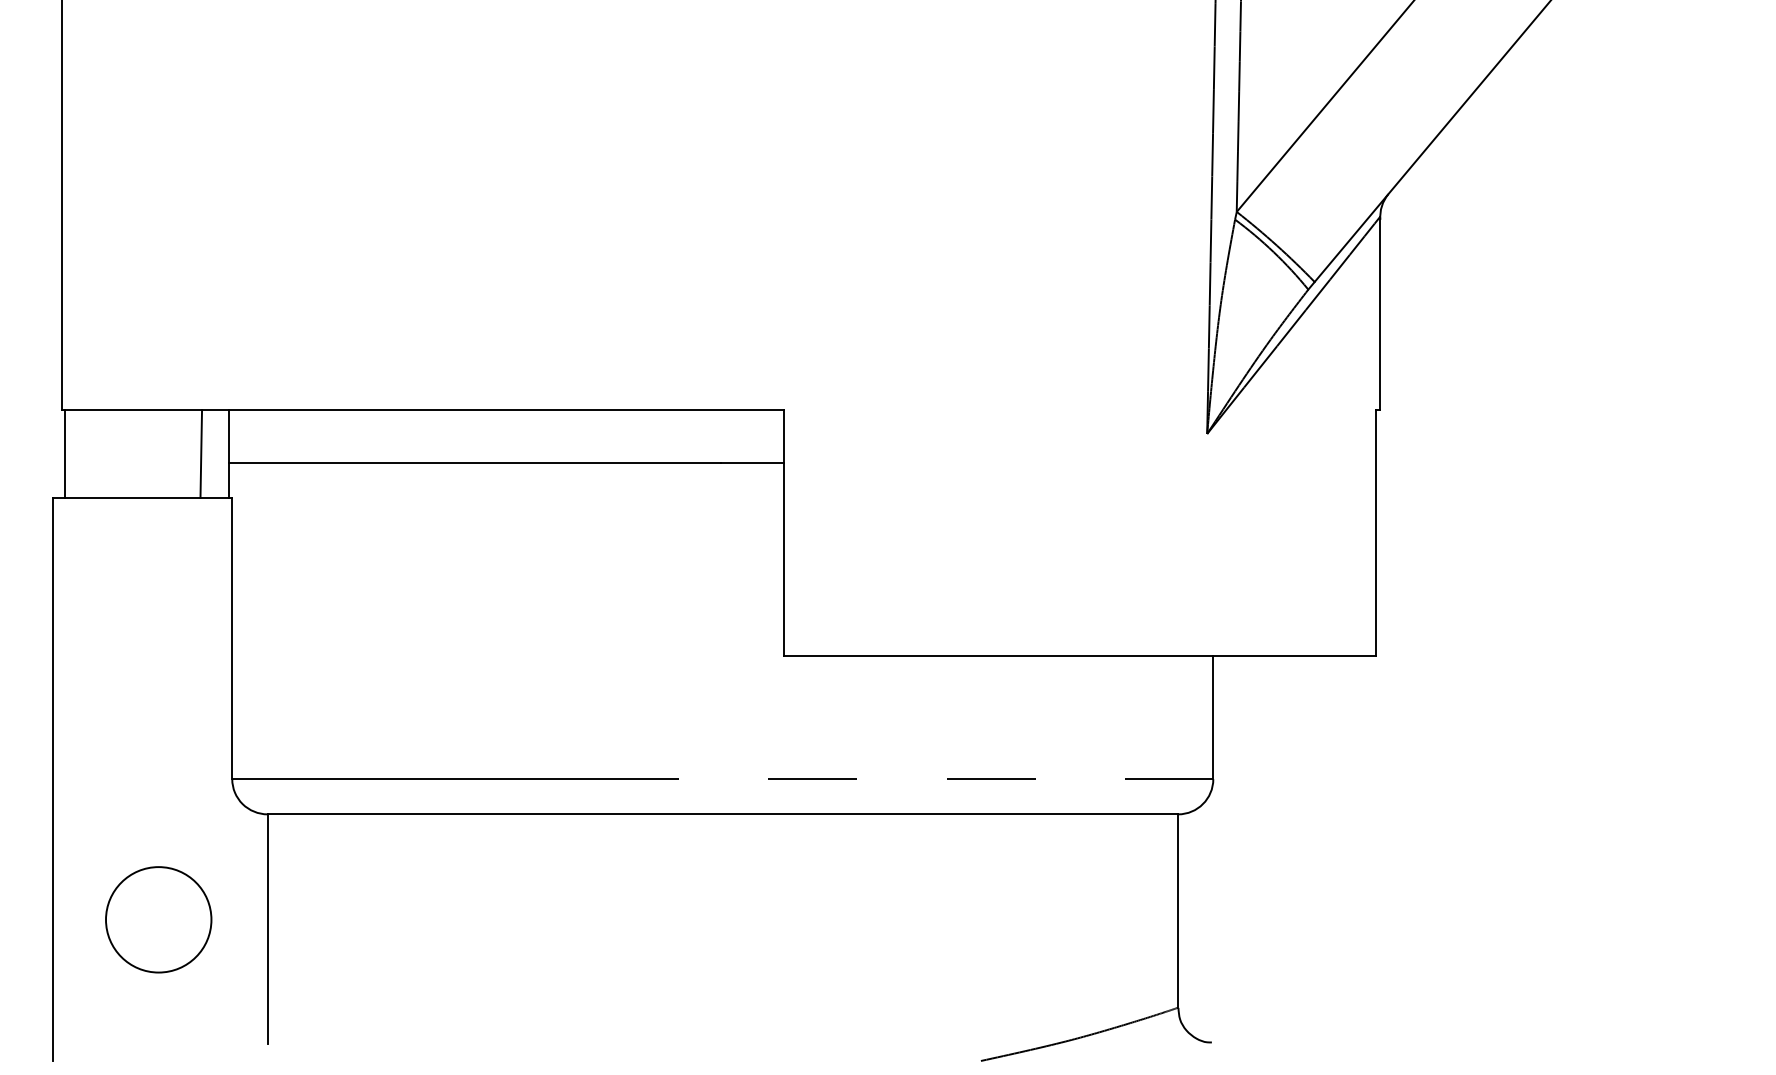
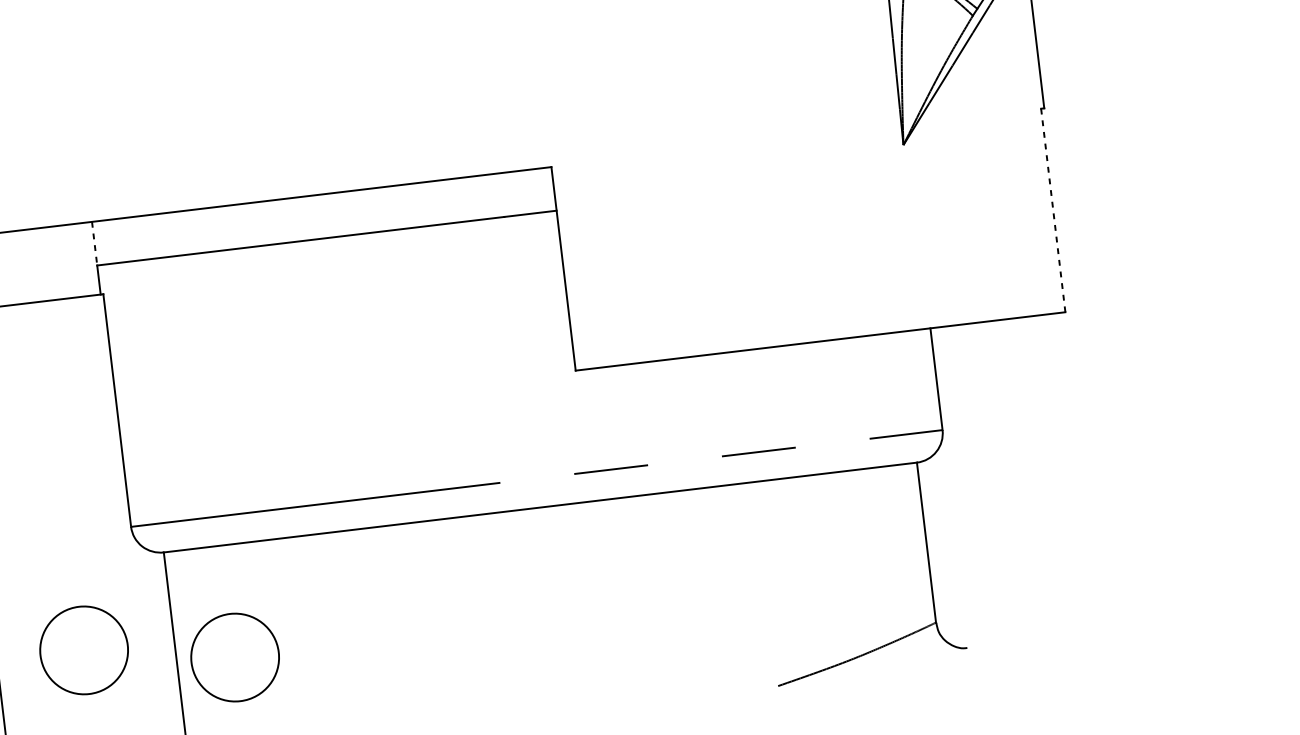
line: (229, 436) -> (95, 243), solid -> dashed
line: (201, 454) -> (73, 261), removed
line: (1376, 533) -> (1053, 210), solid -> dashed
circle: (337, 949) -> (234, 657), added

